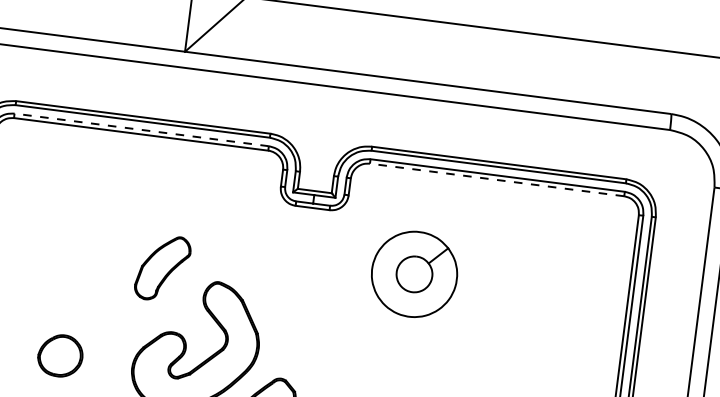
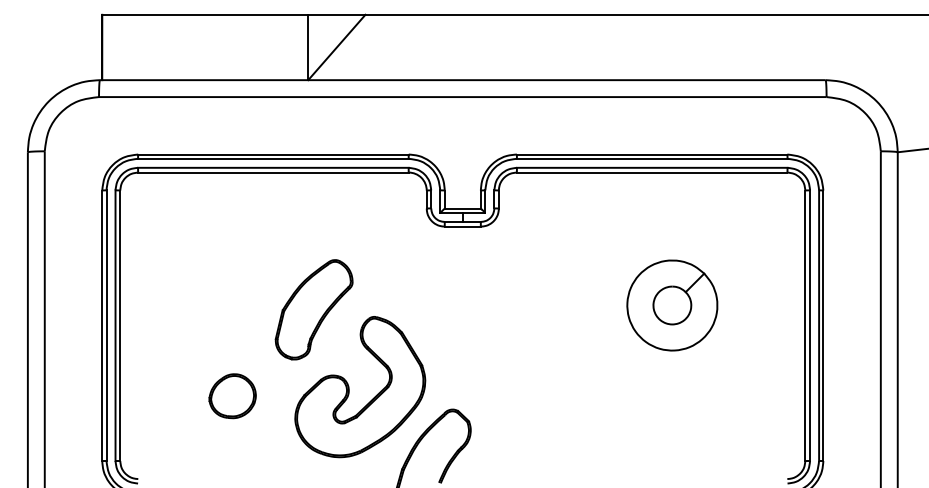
line: (140, 129) -> (272, 167), dashed -> solid
line: (496, 179) -> (651, 172), dashed -> solid
part: (162, 267) -> (313, 309), size x1.43
part: (414, 274) -> (672, 305), moved
part: (60, 356) -> (232, 396), moved

